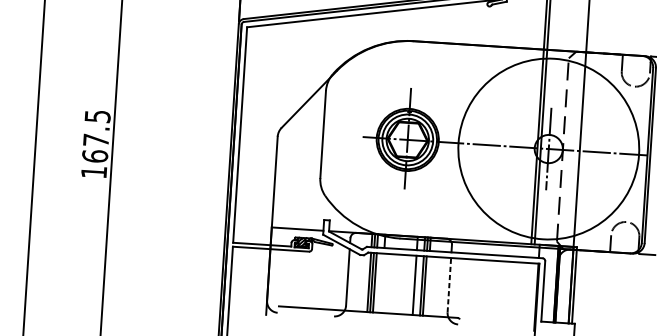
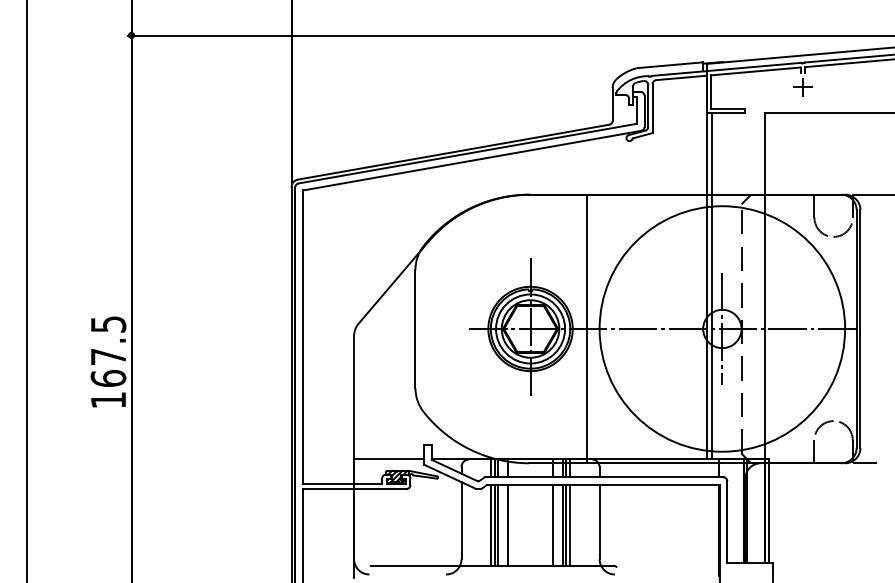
line: (449, 142) -> (587, 328), added
line: (382, 283) -> (508, 525), added
line: (449, 284) -> (599, 521), dashed -> solid
line: (427, 286) -> (570, 525), added

